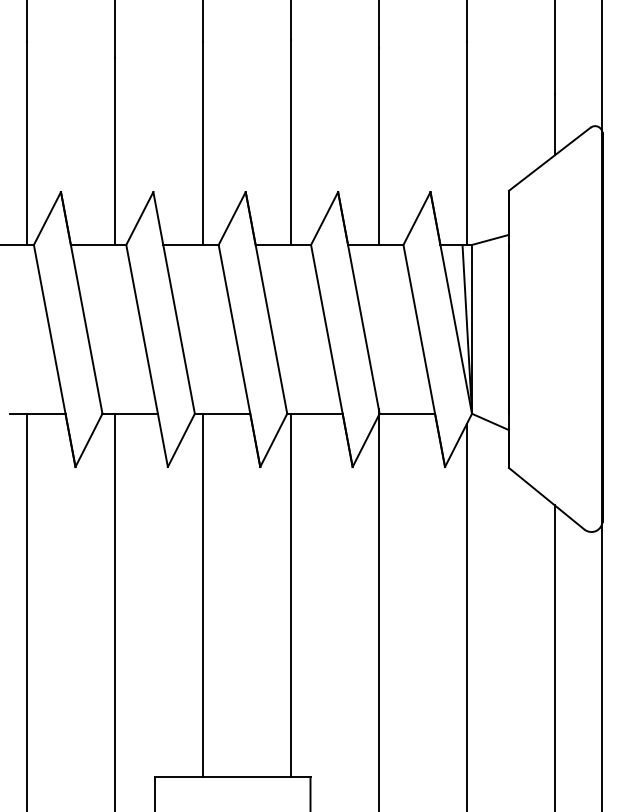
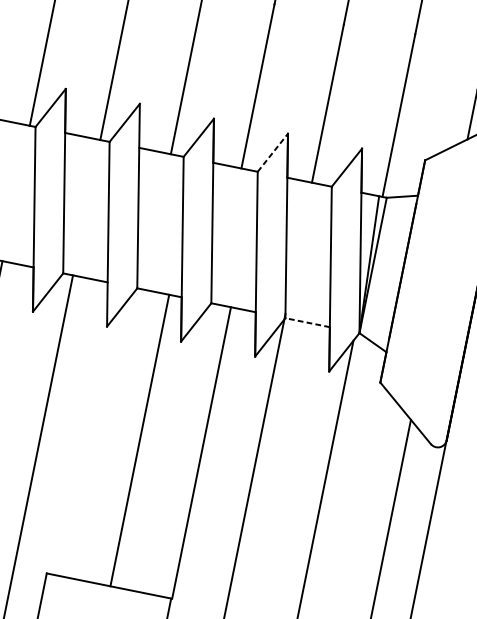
line: (324, 218) -> (272, 152), solid -> dashed
line: (407, 413) -> (307, 322), solid -> dashed
line: (202, 595) -> (139, 440), moved
line: (290, 595) -> (201, 452), moved

